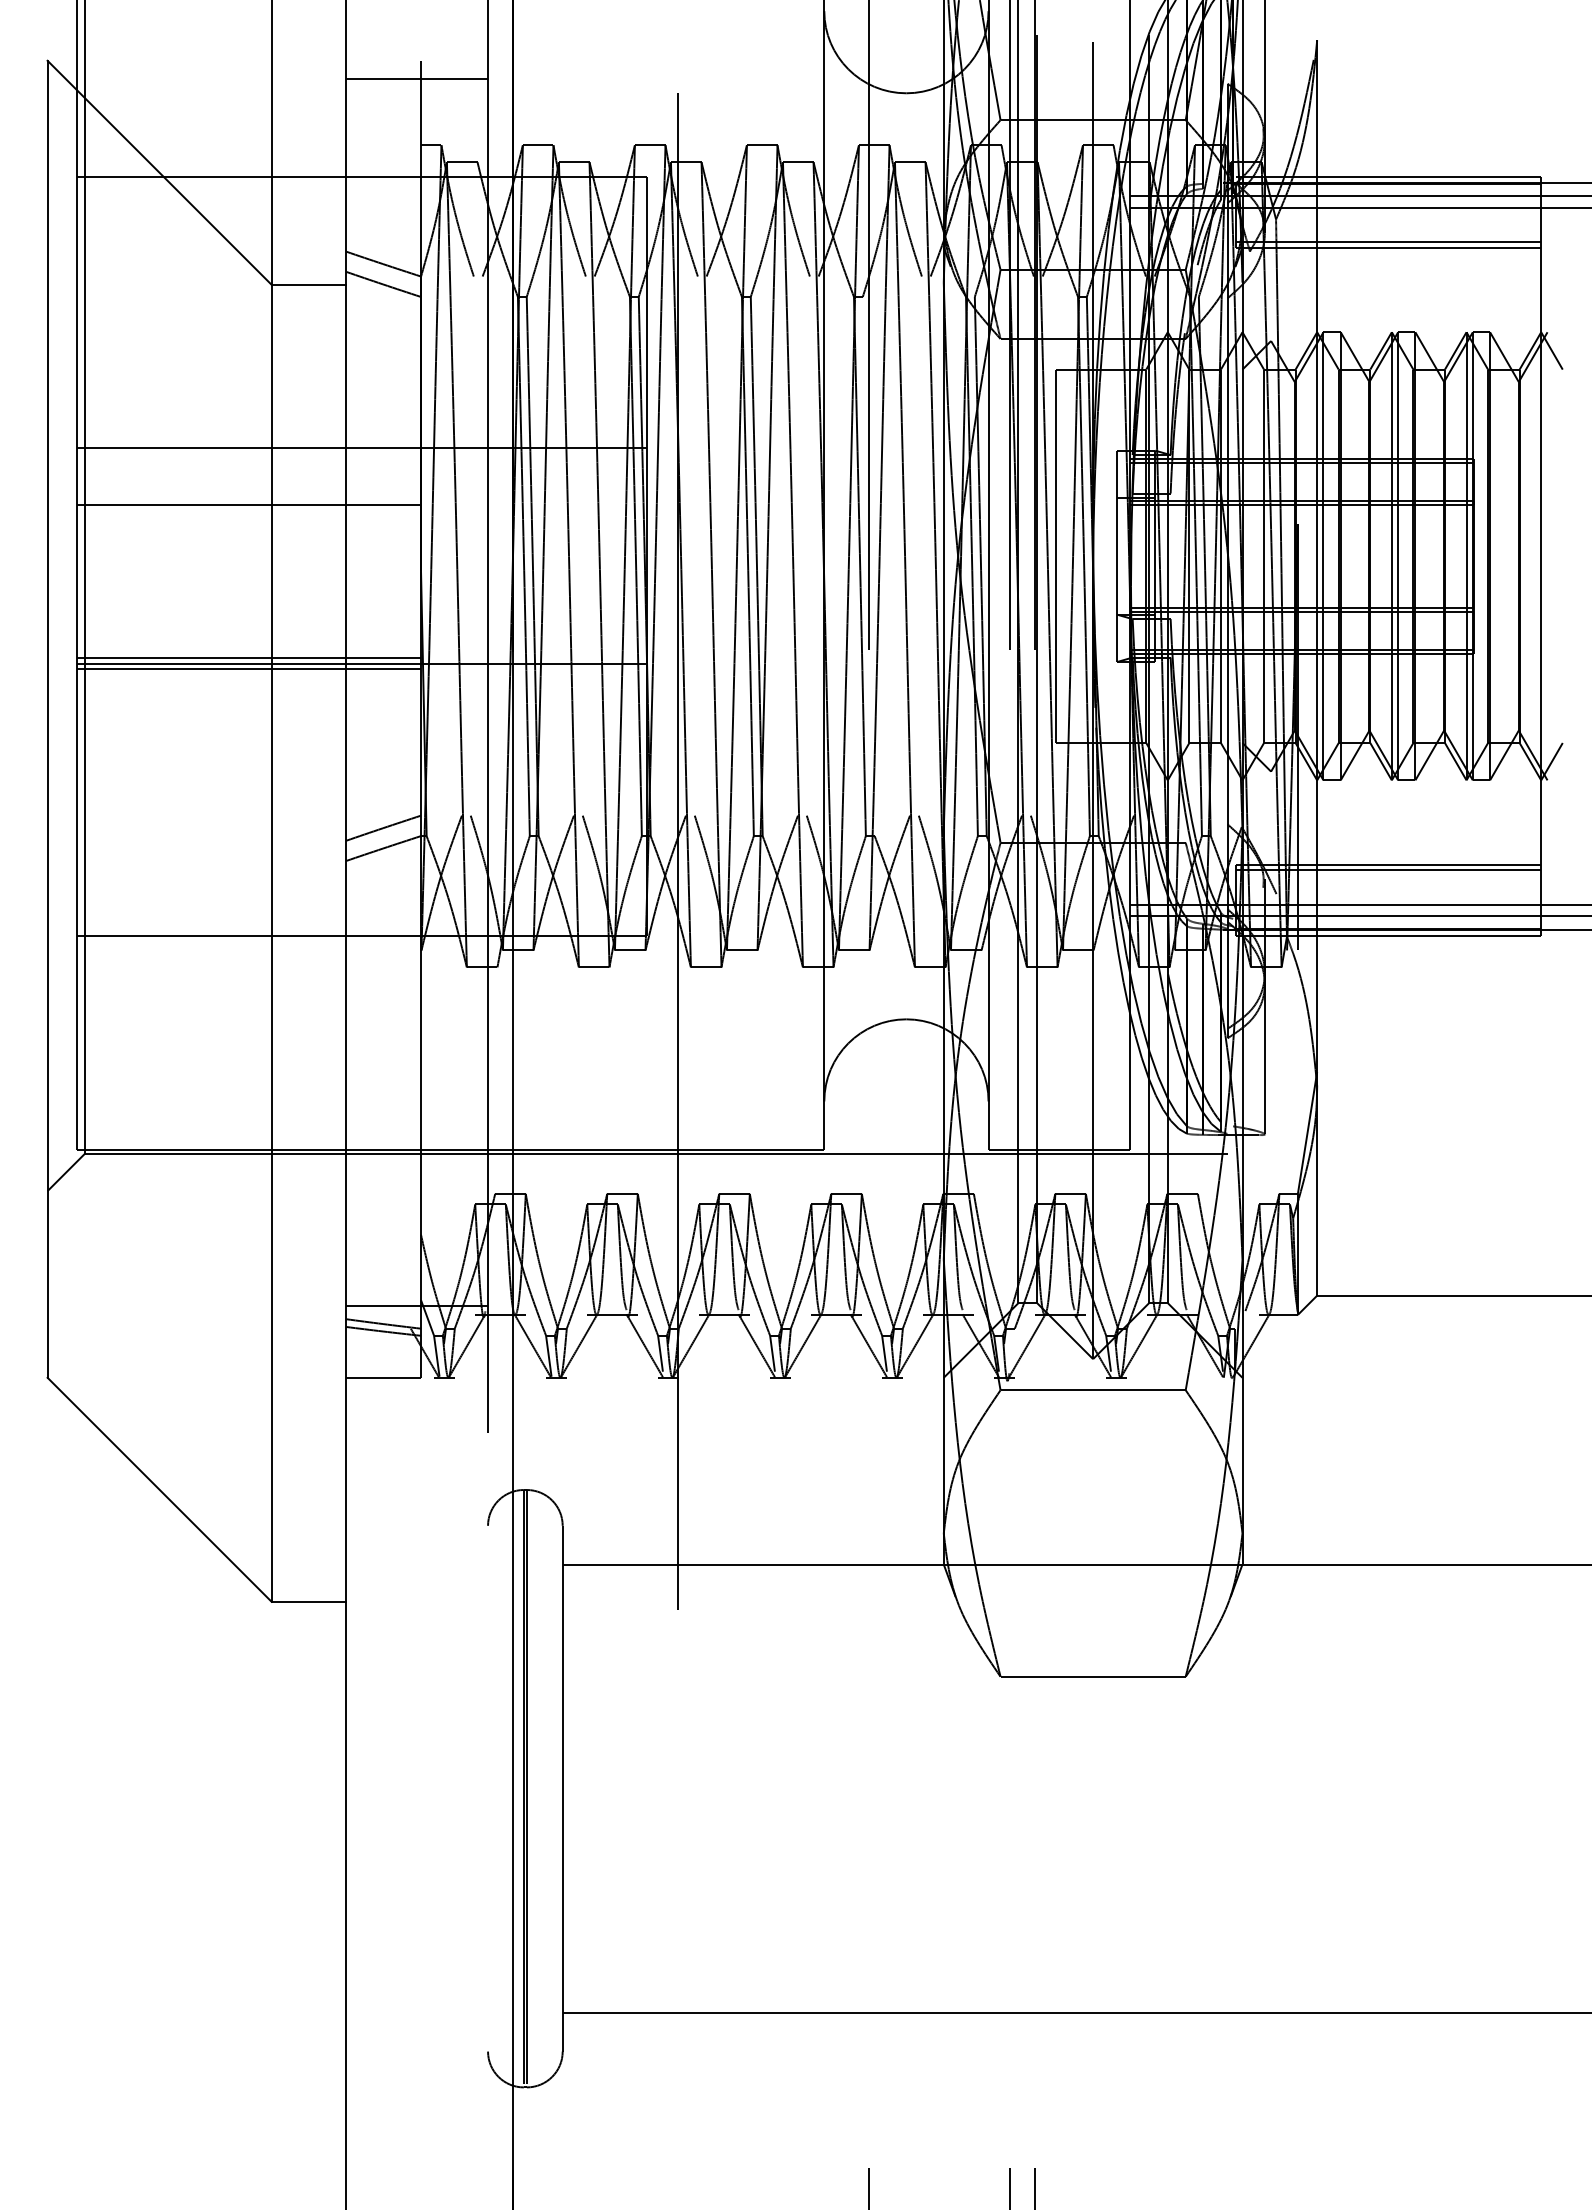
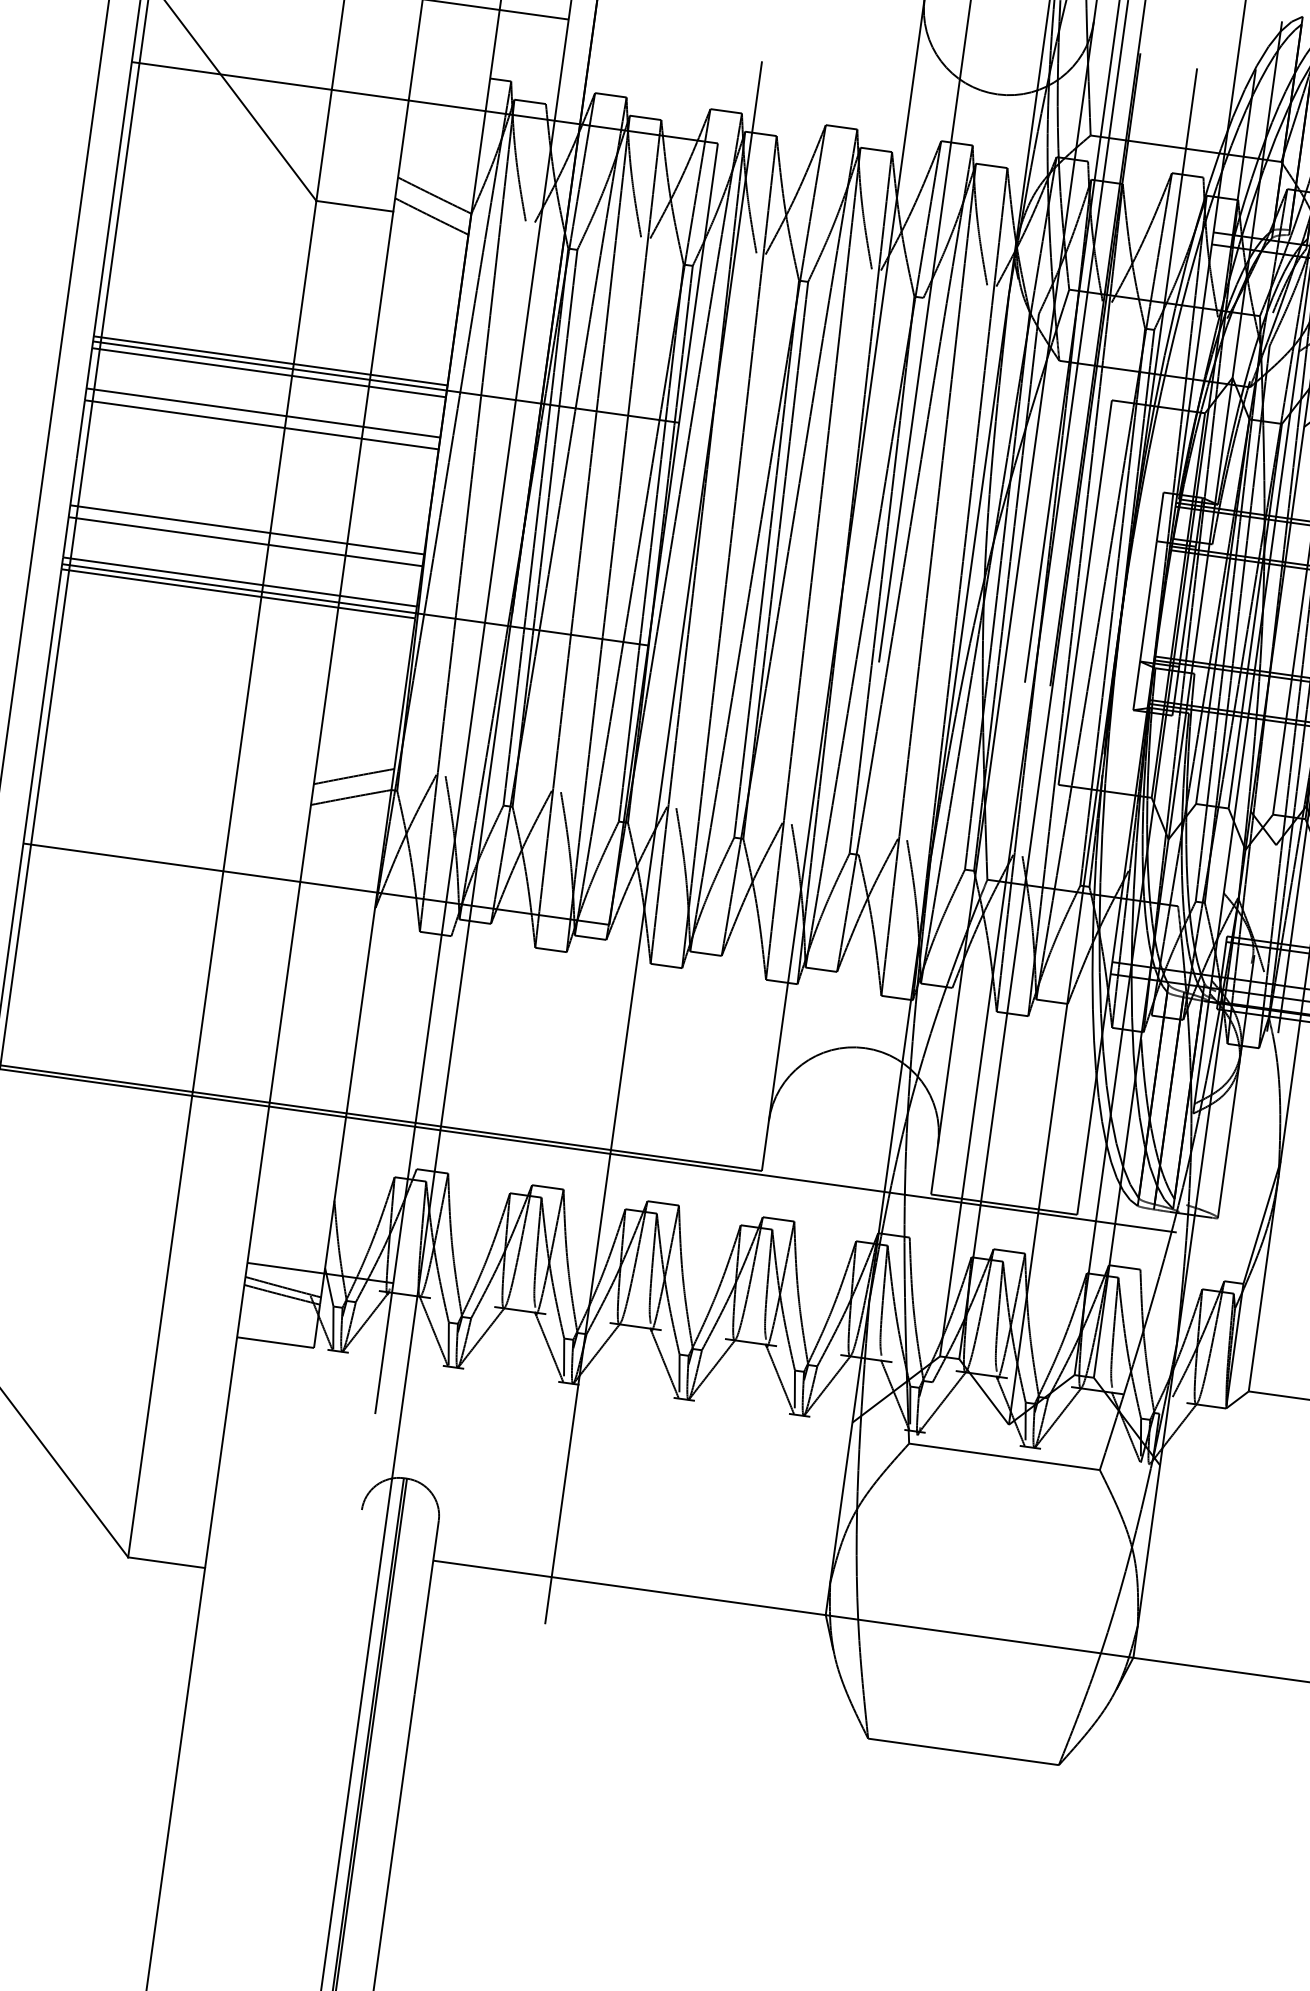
line: (249, 443) -> (270, 361), added
line: (249, 454) -> (269, 372), added
line: (249, 493) -> (263, 412), added
line: (249, 607) -> (247, 530), added
line: (249, 618) -> (245, 541), added

